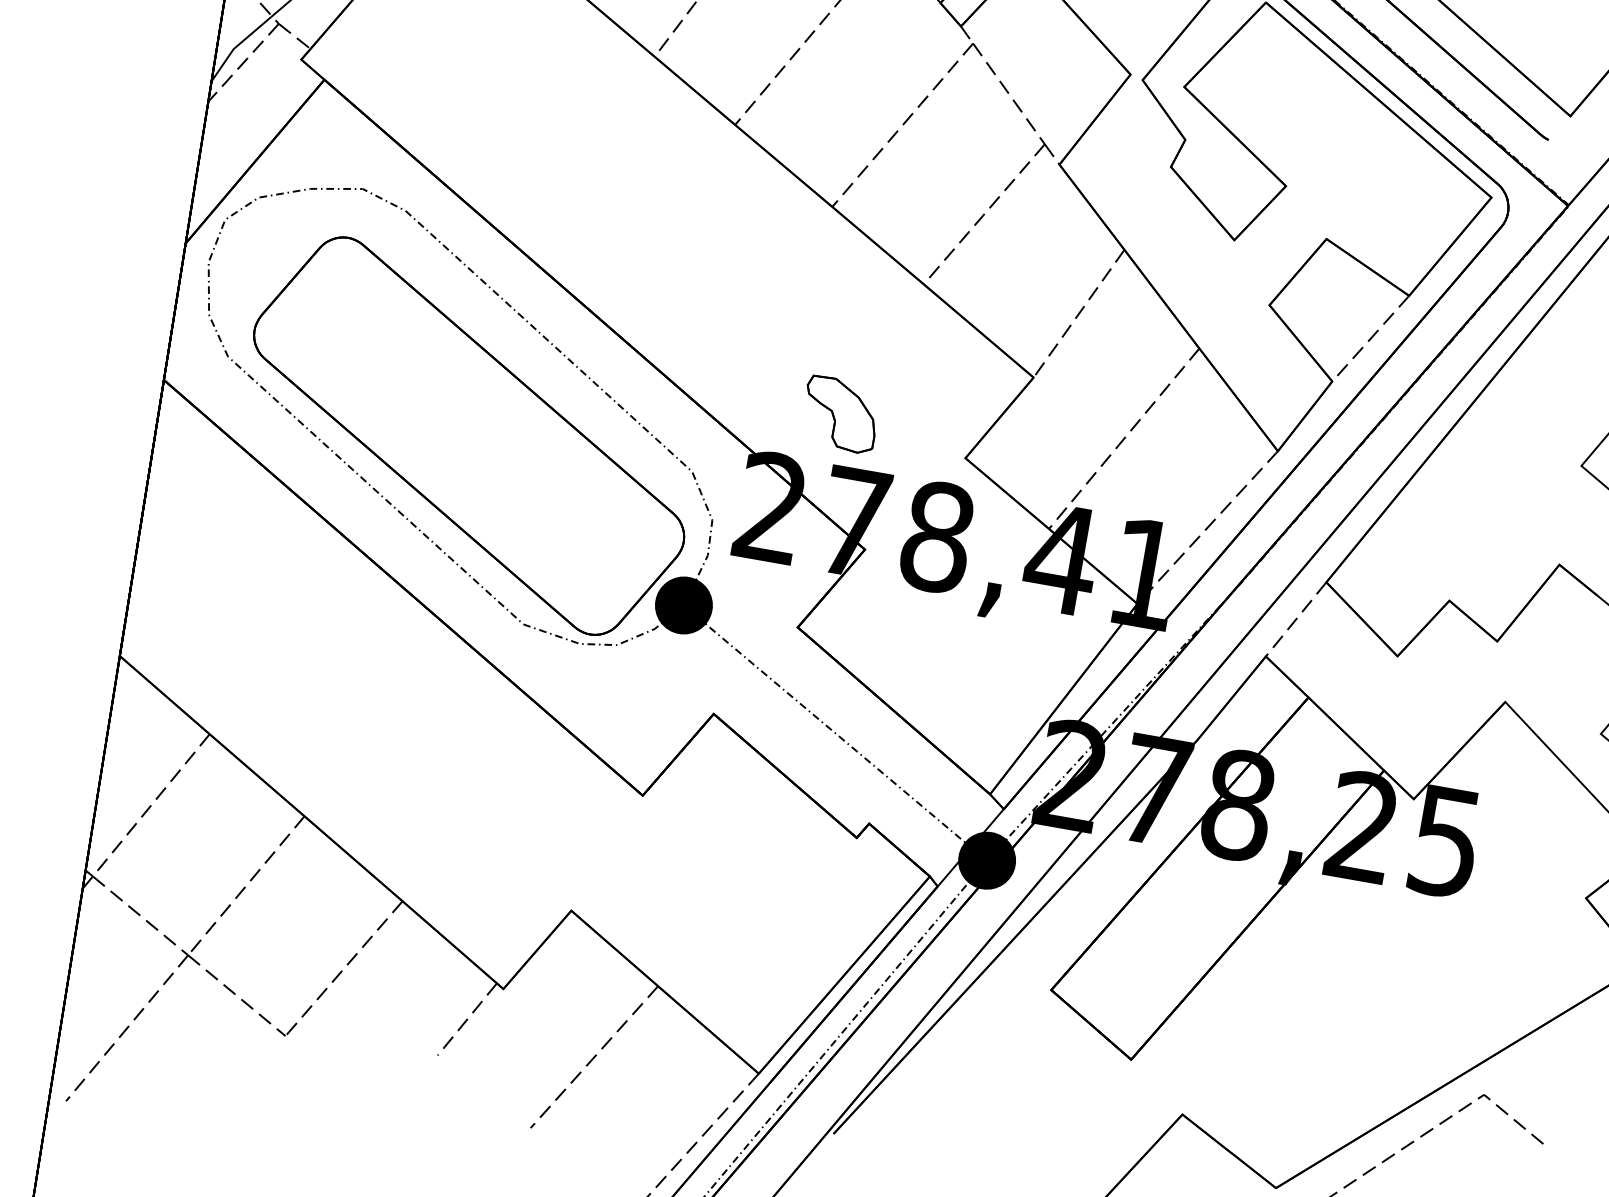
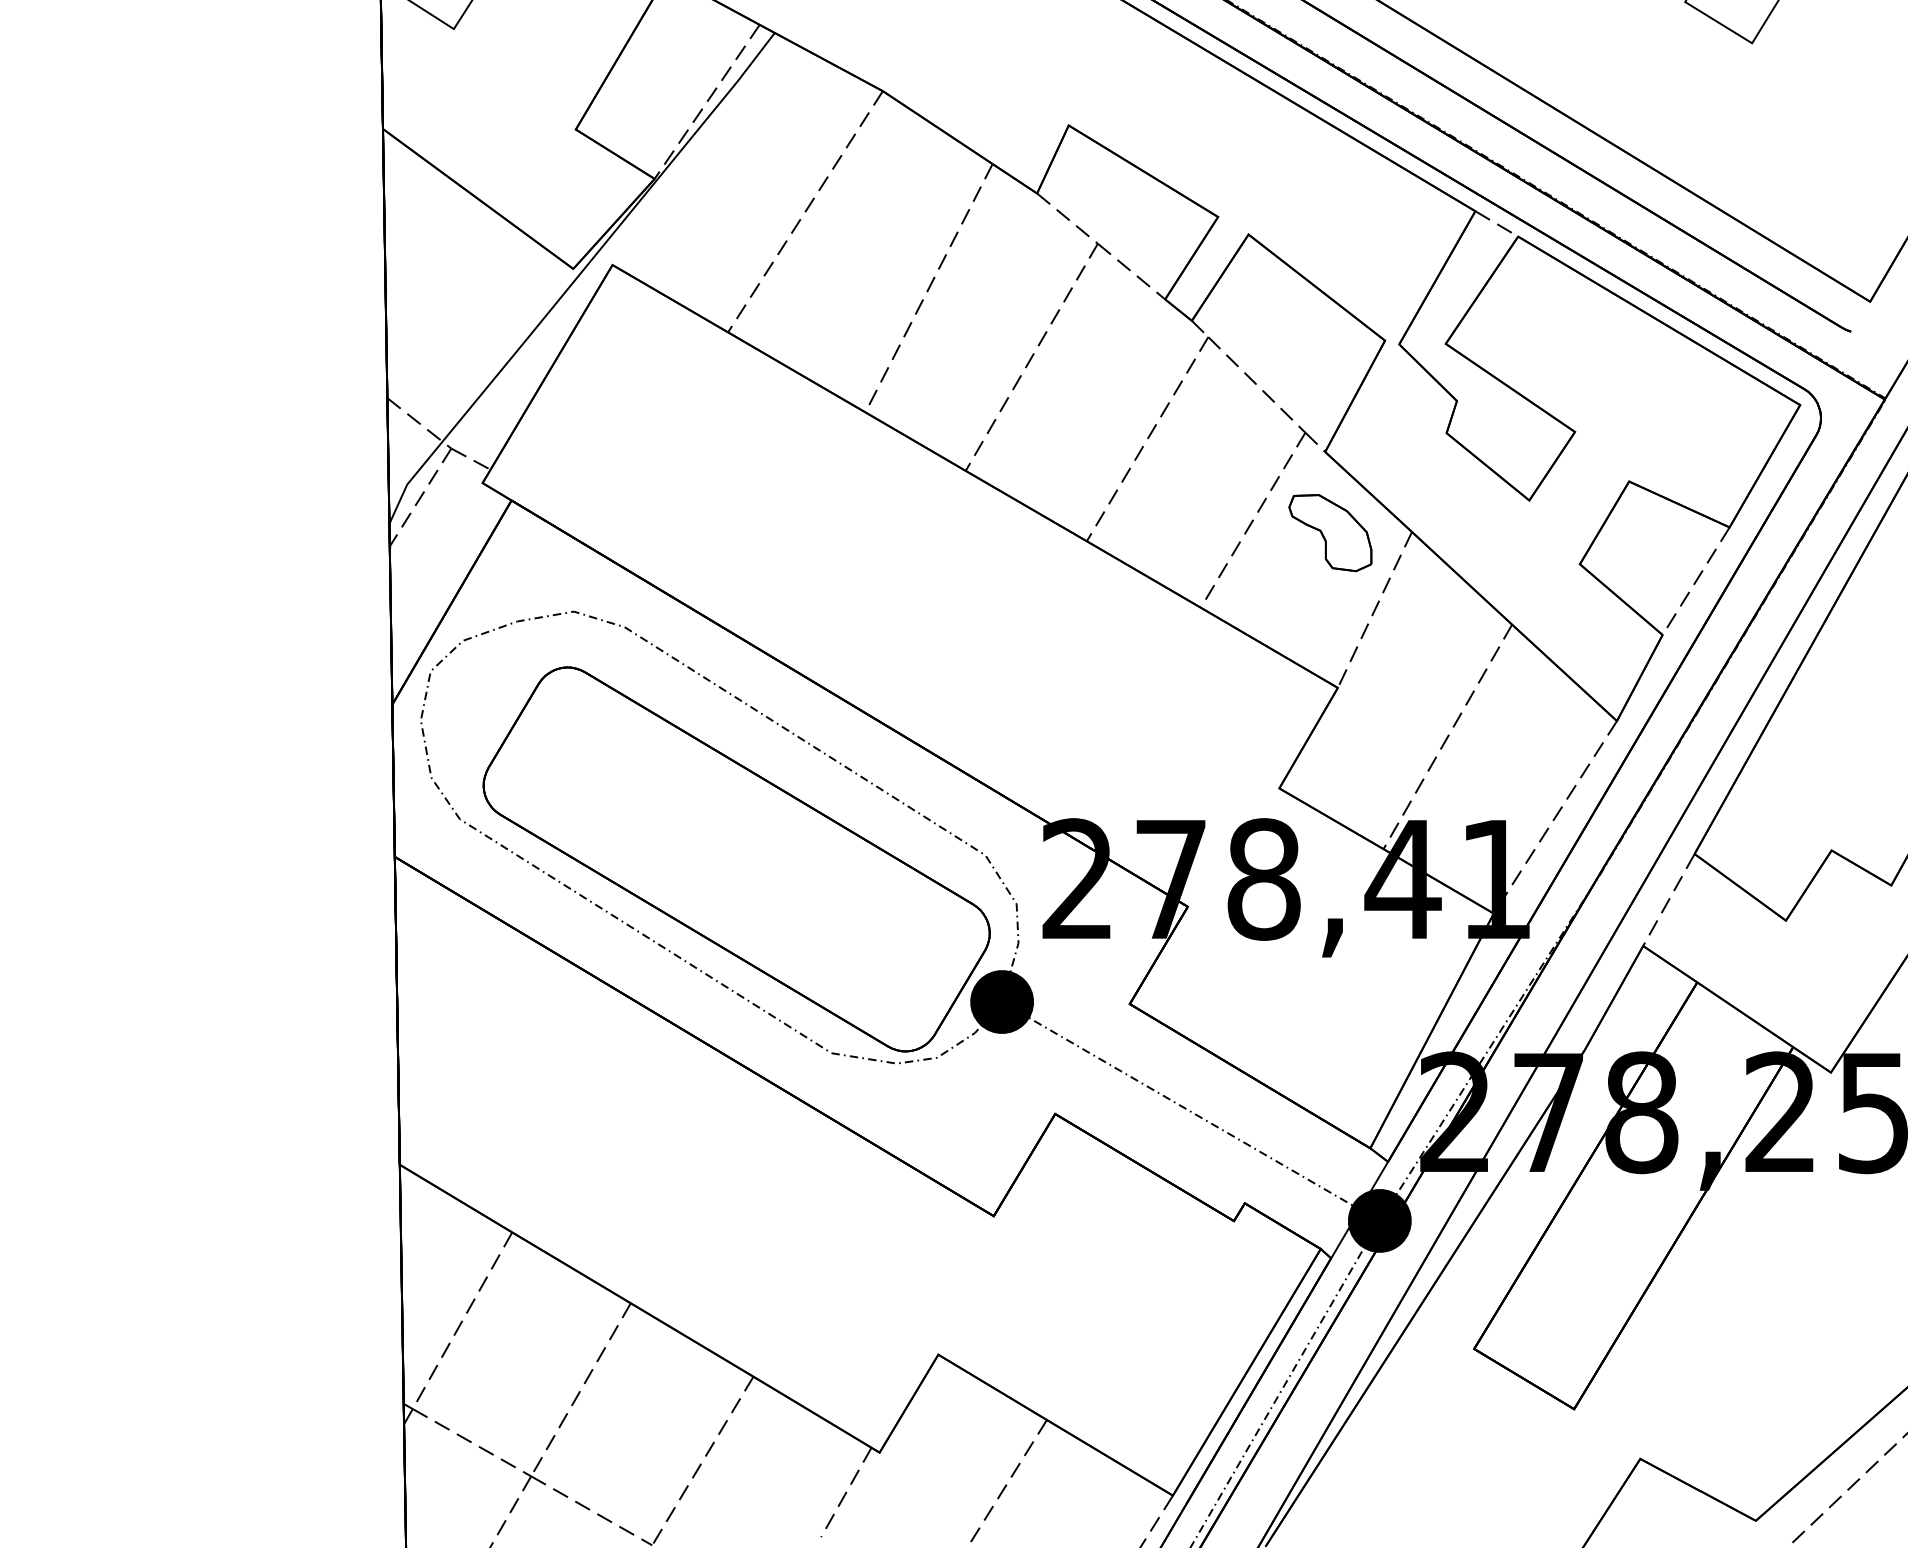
part: (840, 415) -> (1330, 533), moved

